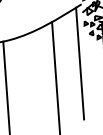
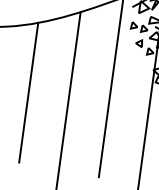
line: (30, 77) -> (27, 92), added

